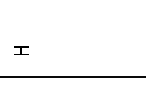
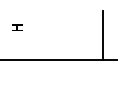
line: (136, 43) -> (102, 35), added
text: (21, 50) -> (17, 27), moved

